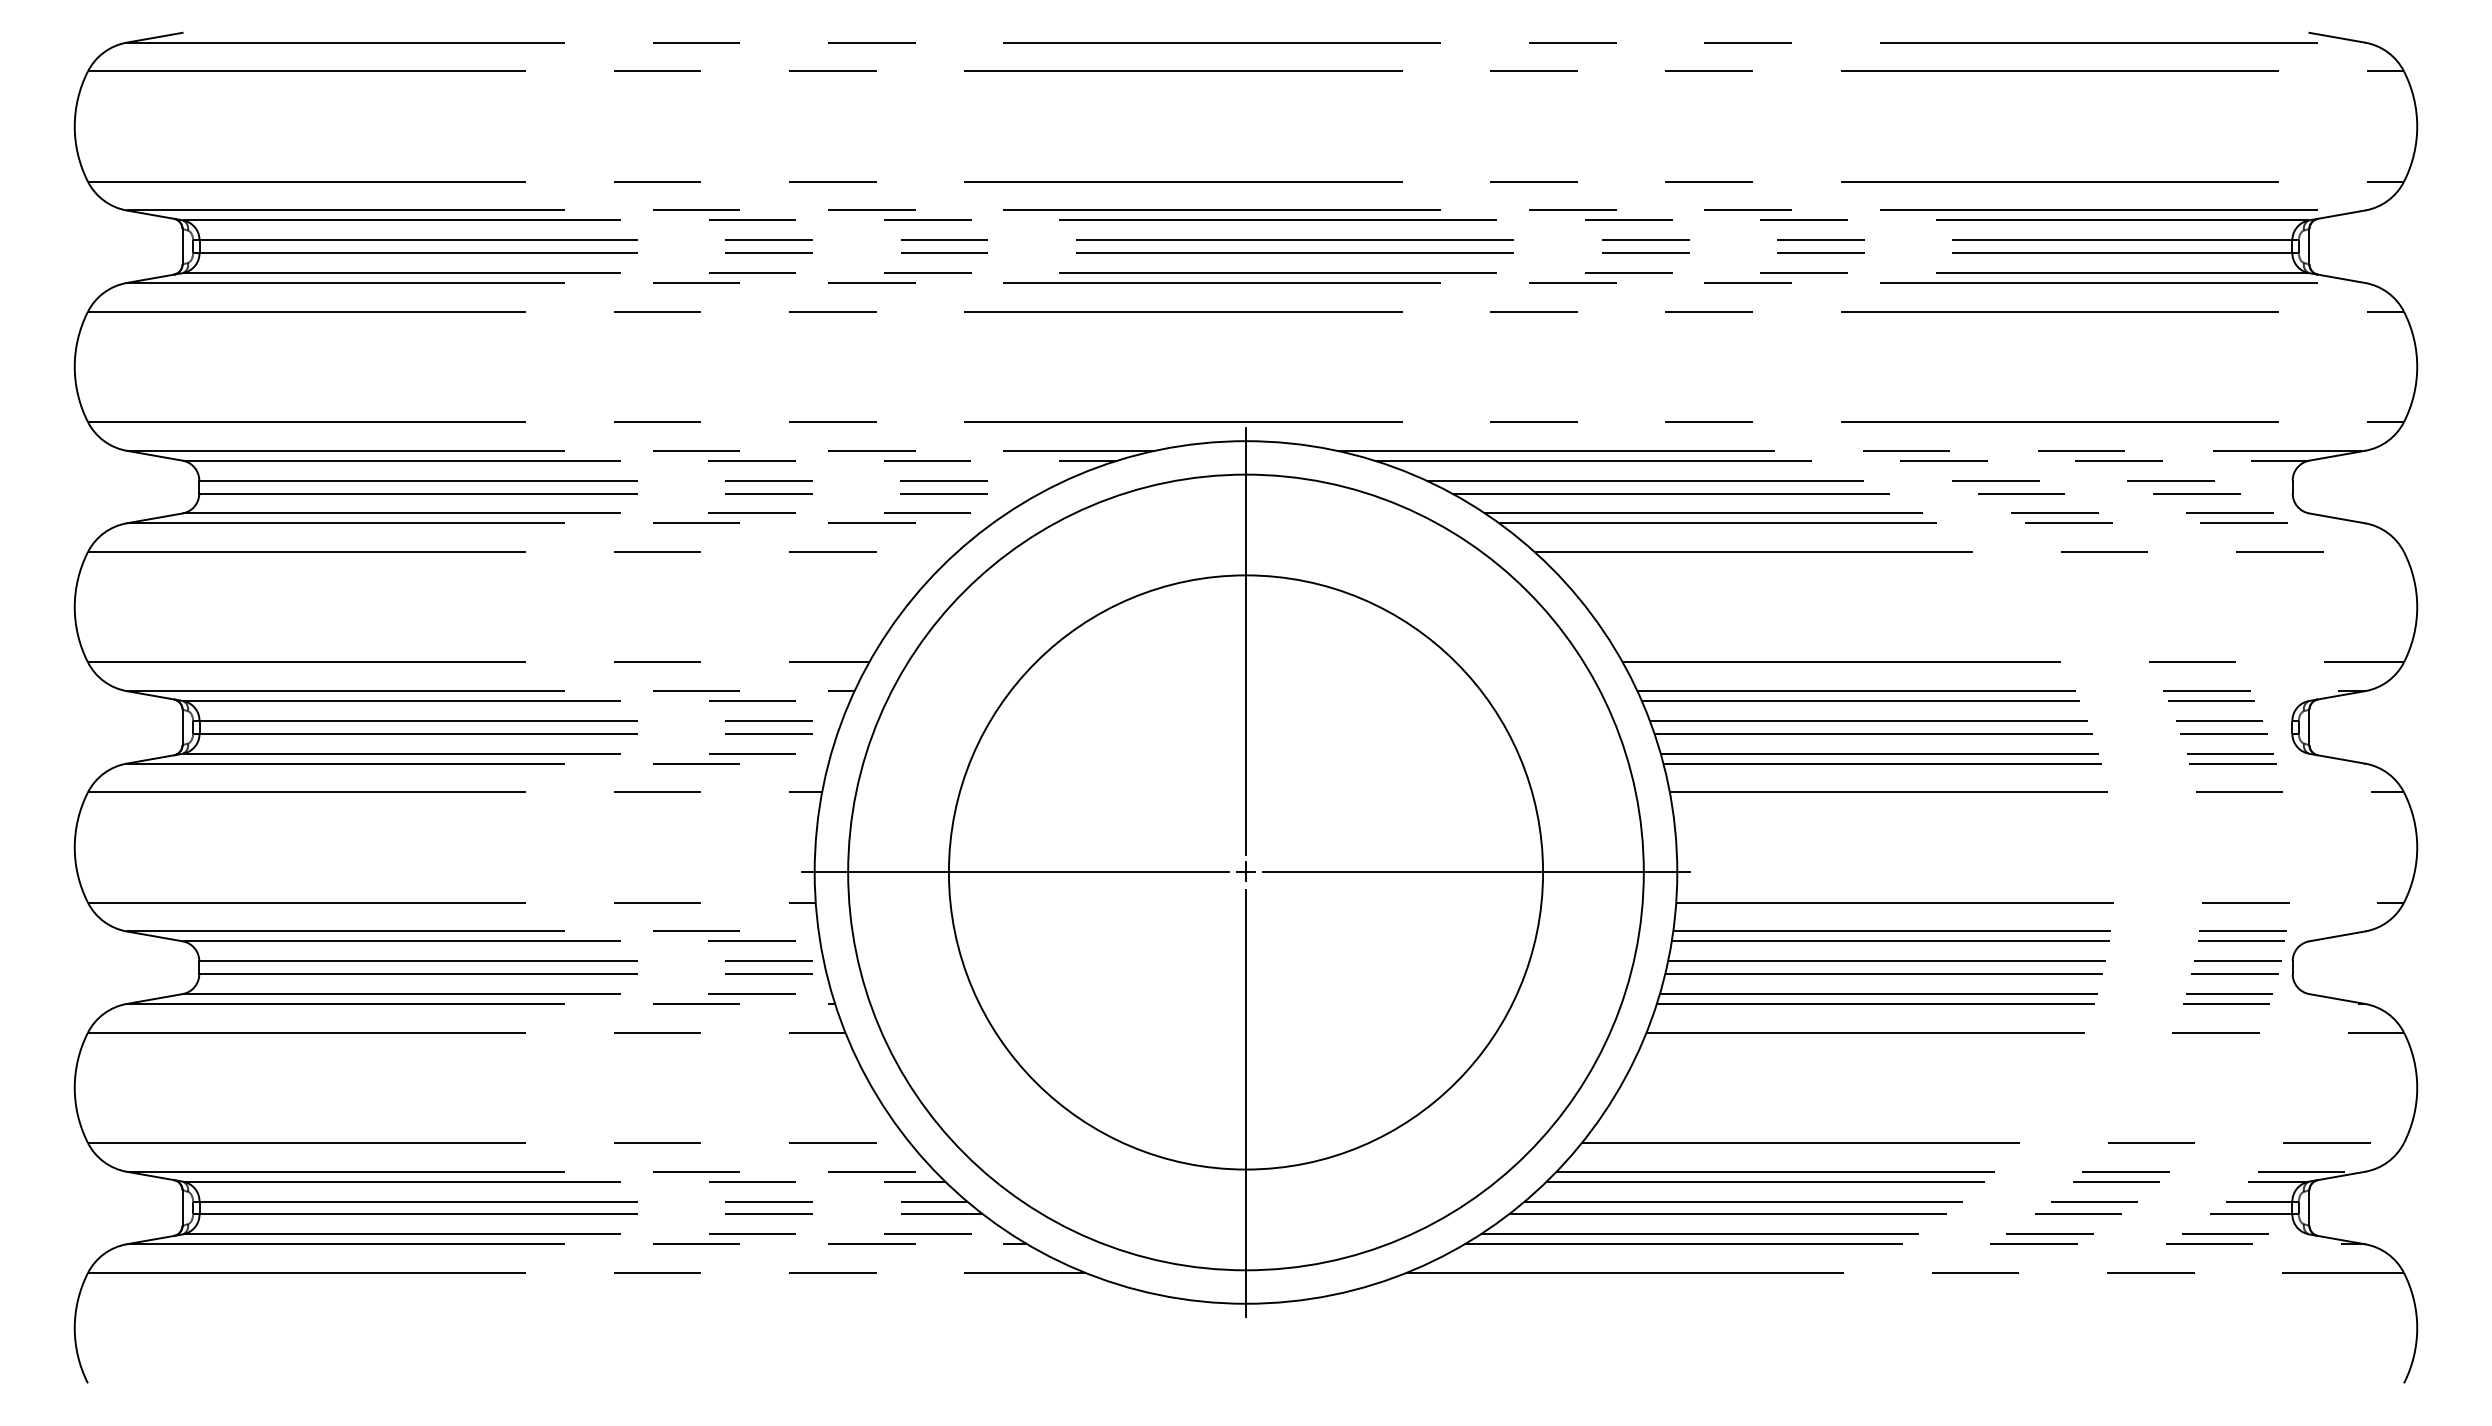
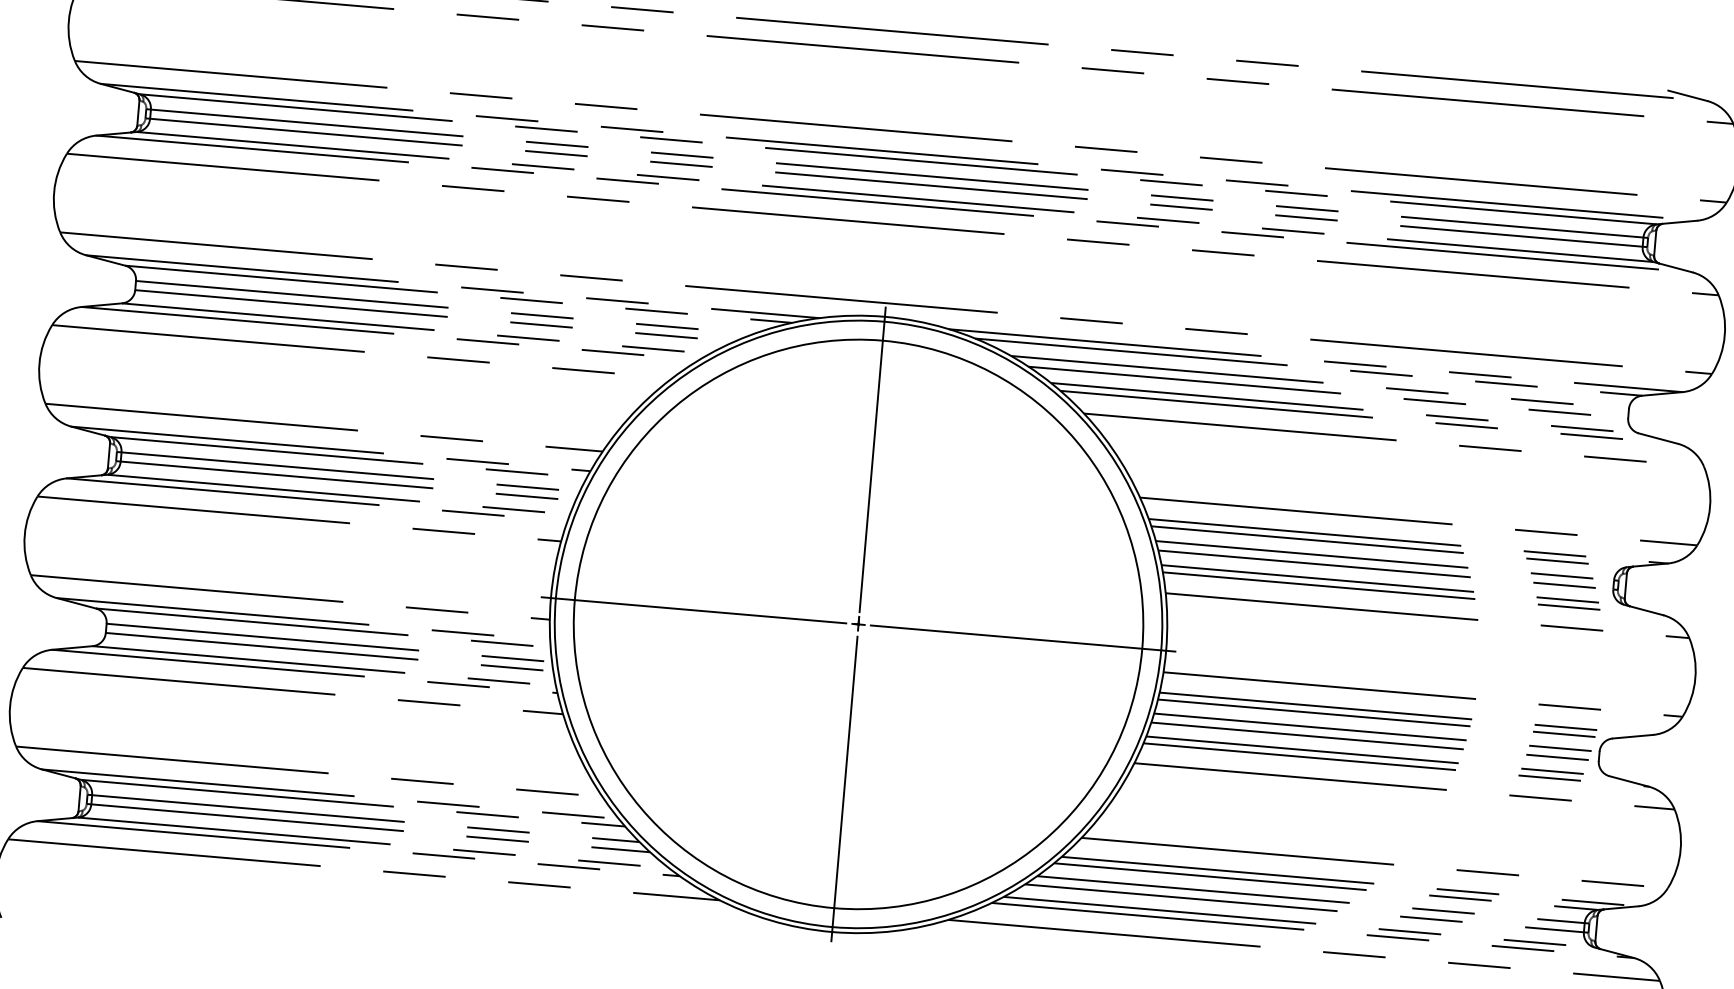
circle: (1245, 872) -> (858, 624), size x1.43

